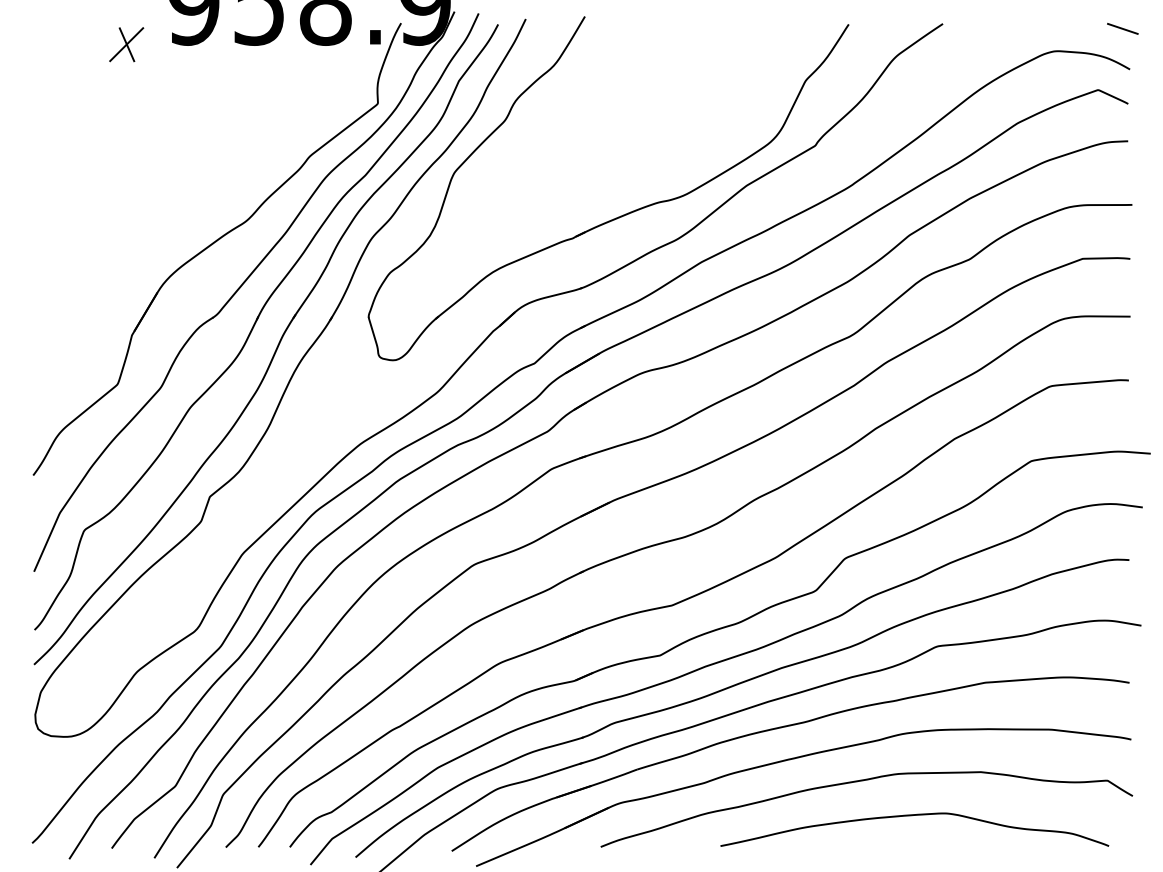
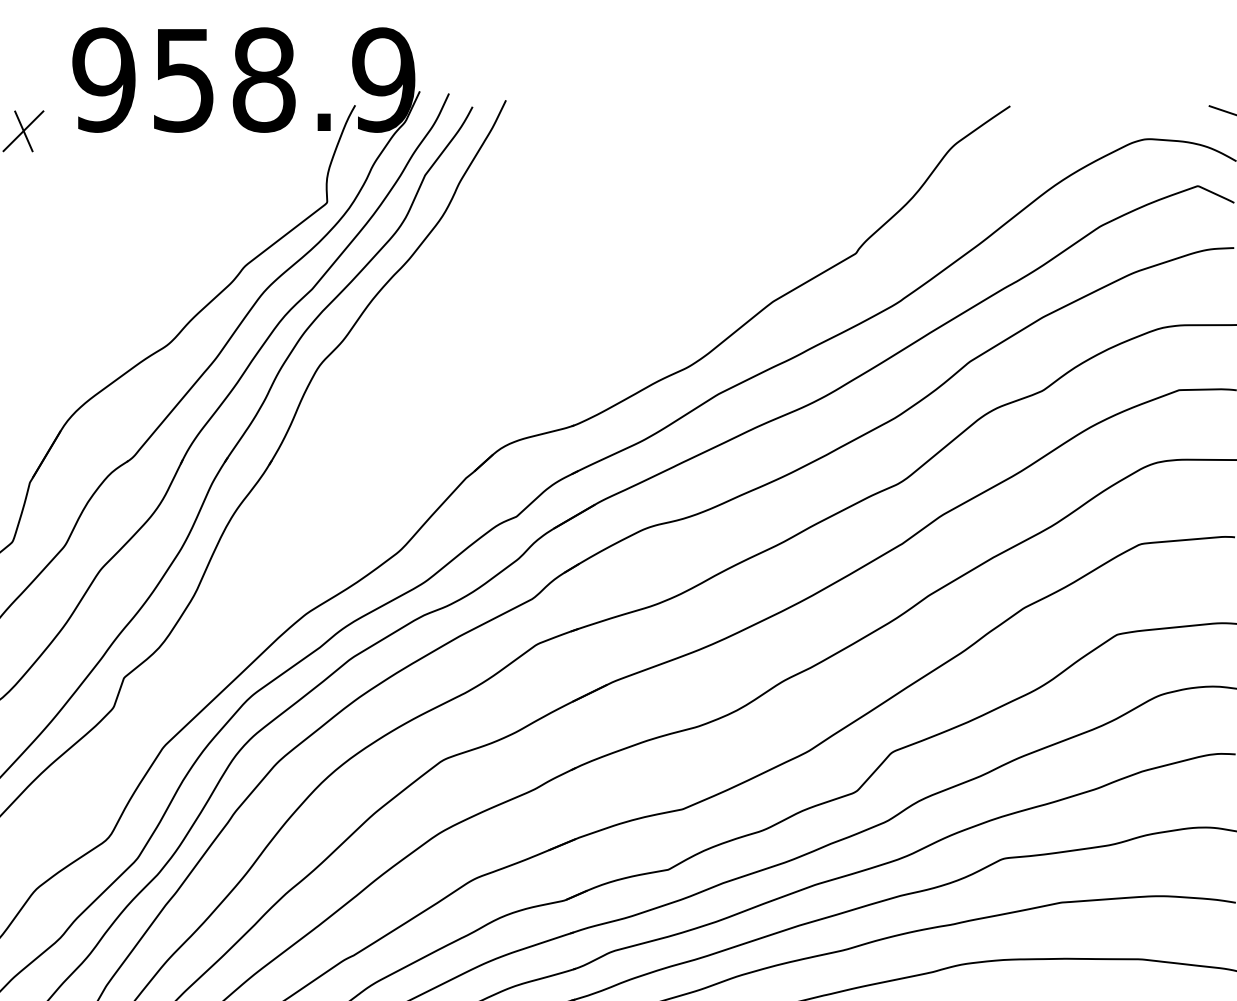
part: (620, 215) -> (620, 337), removed

